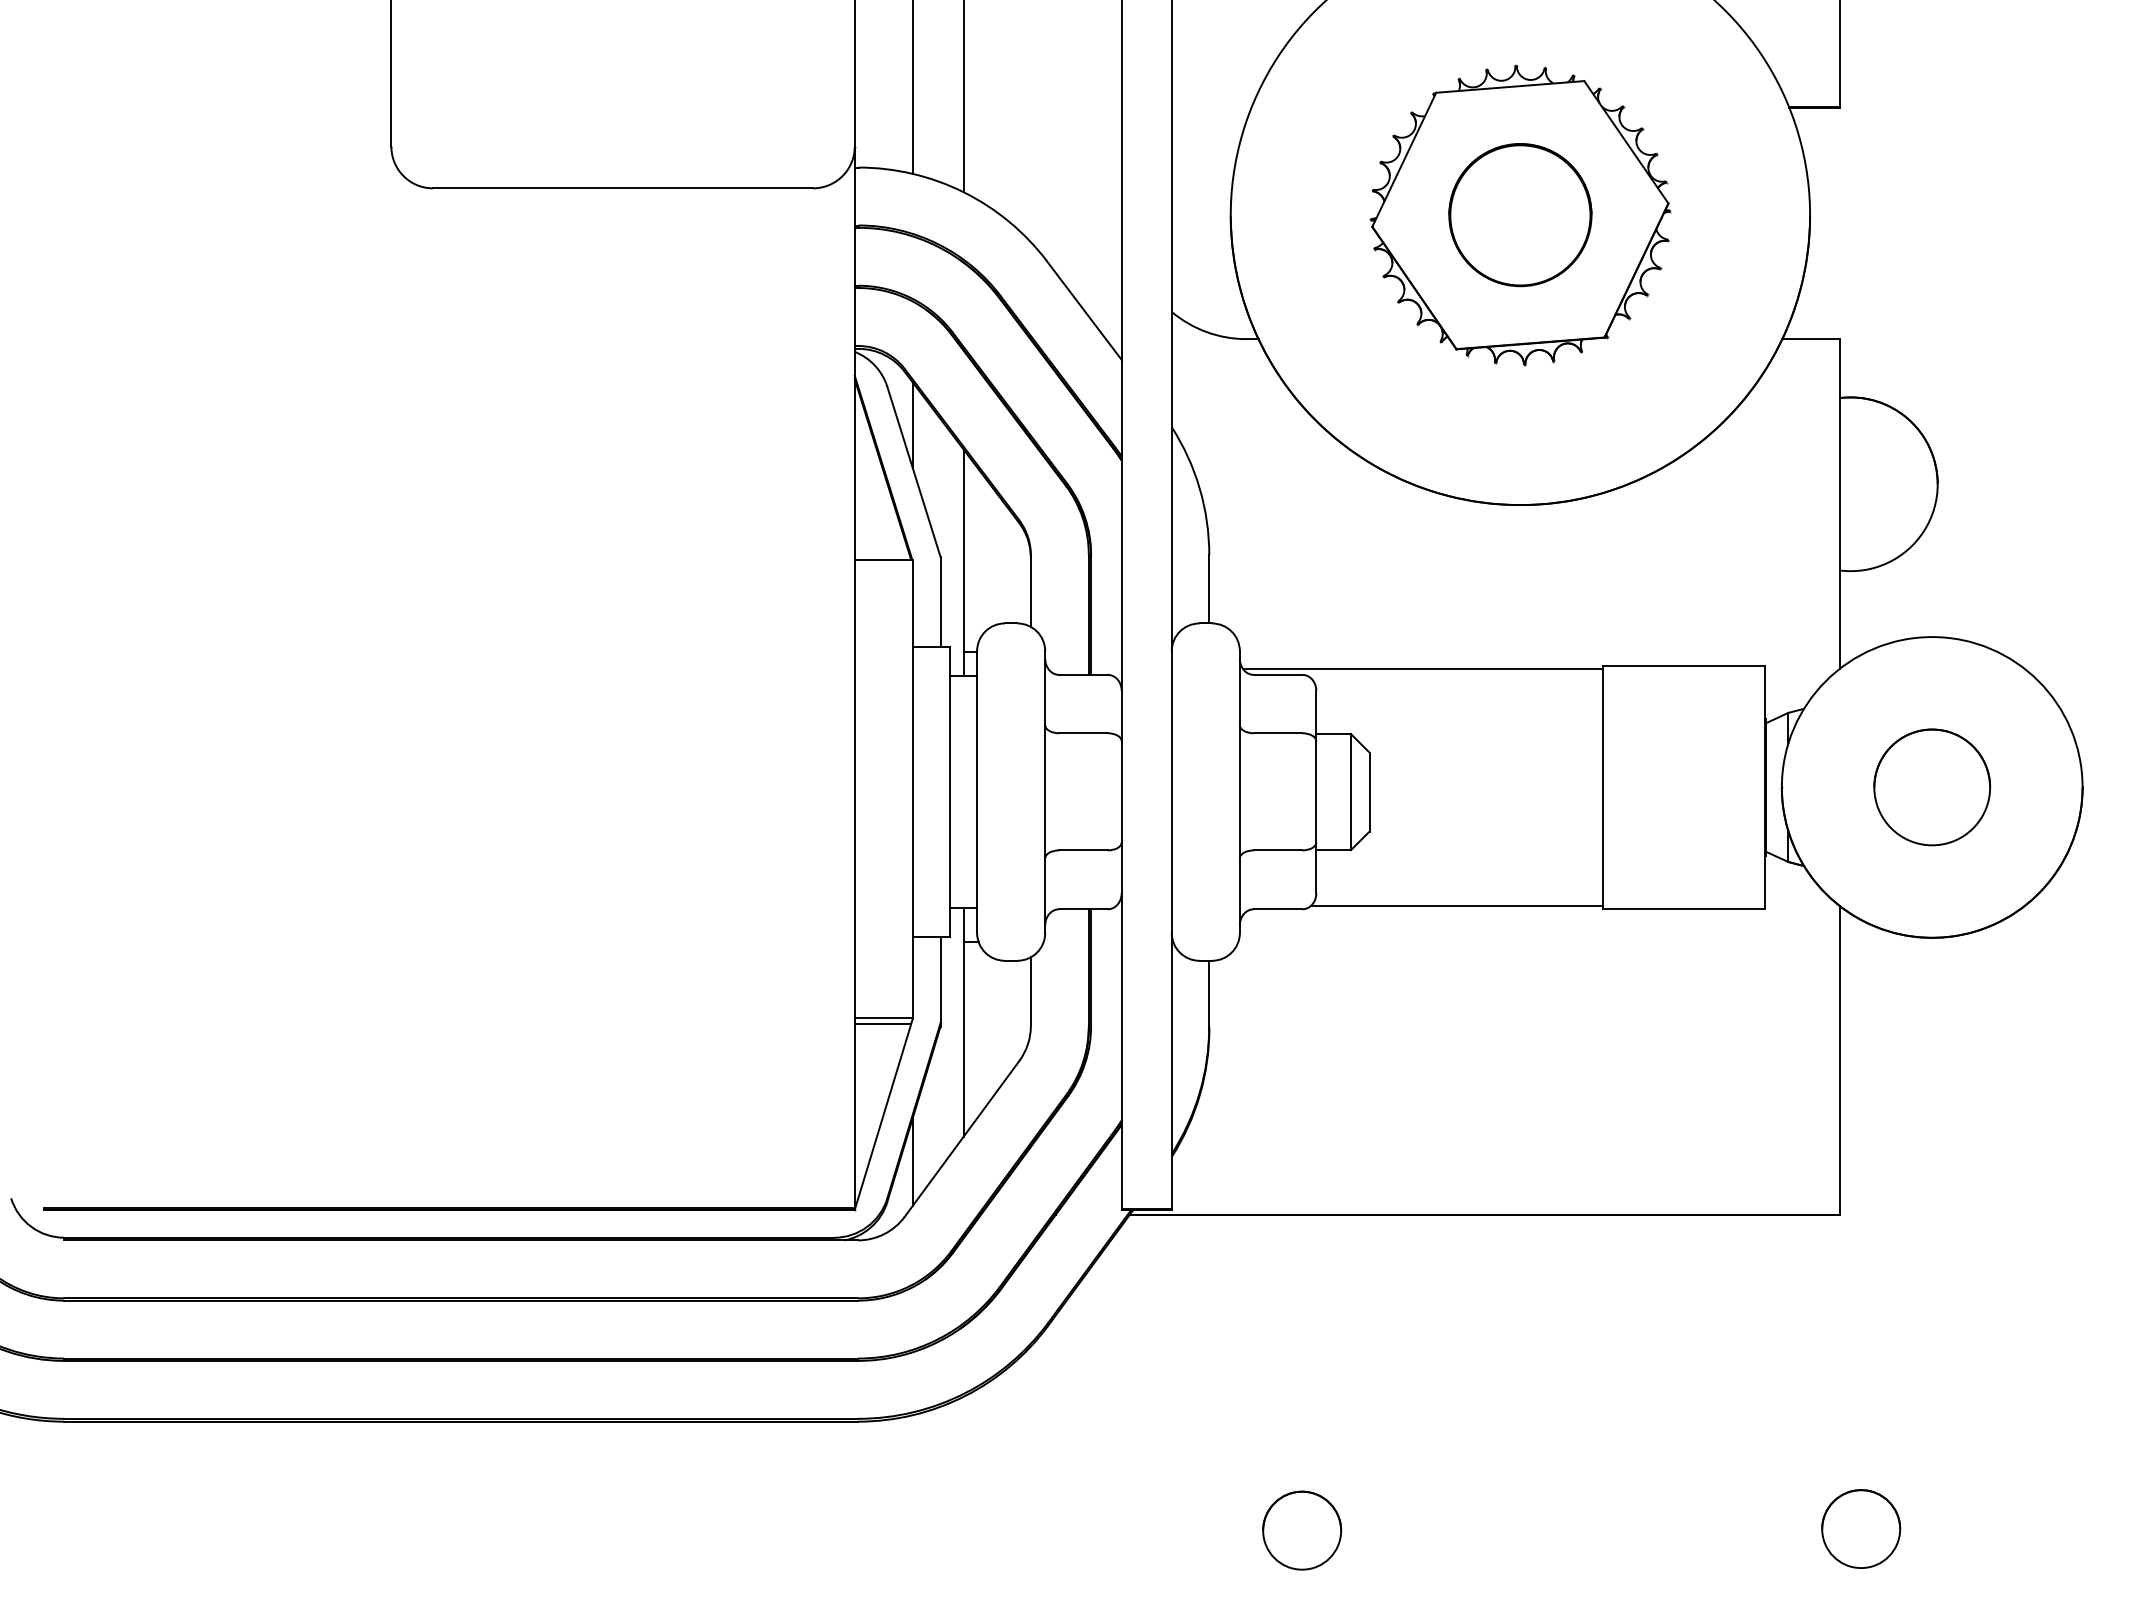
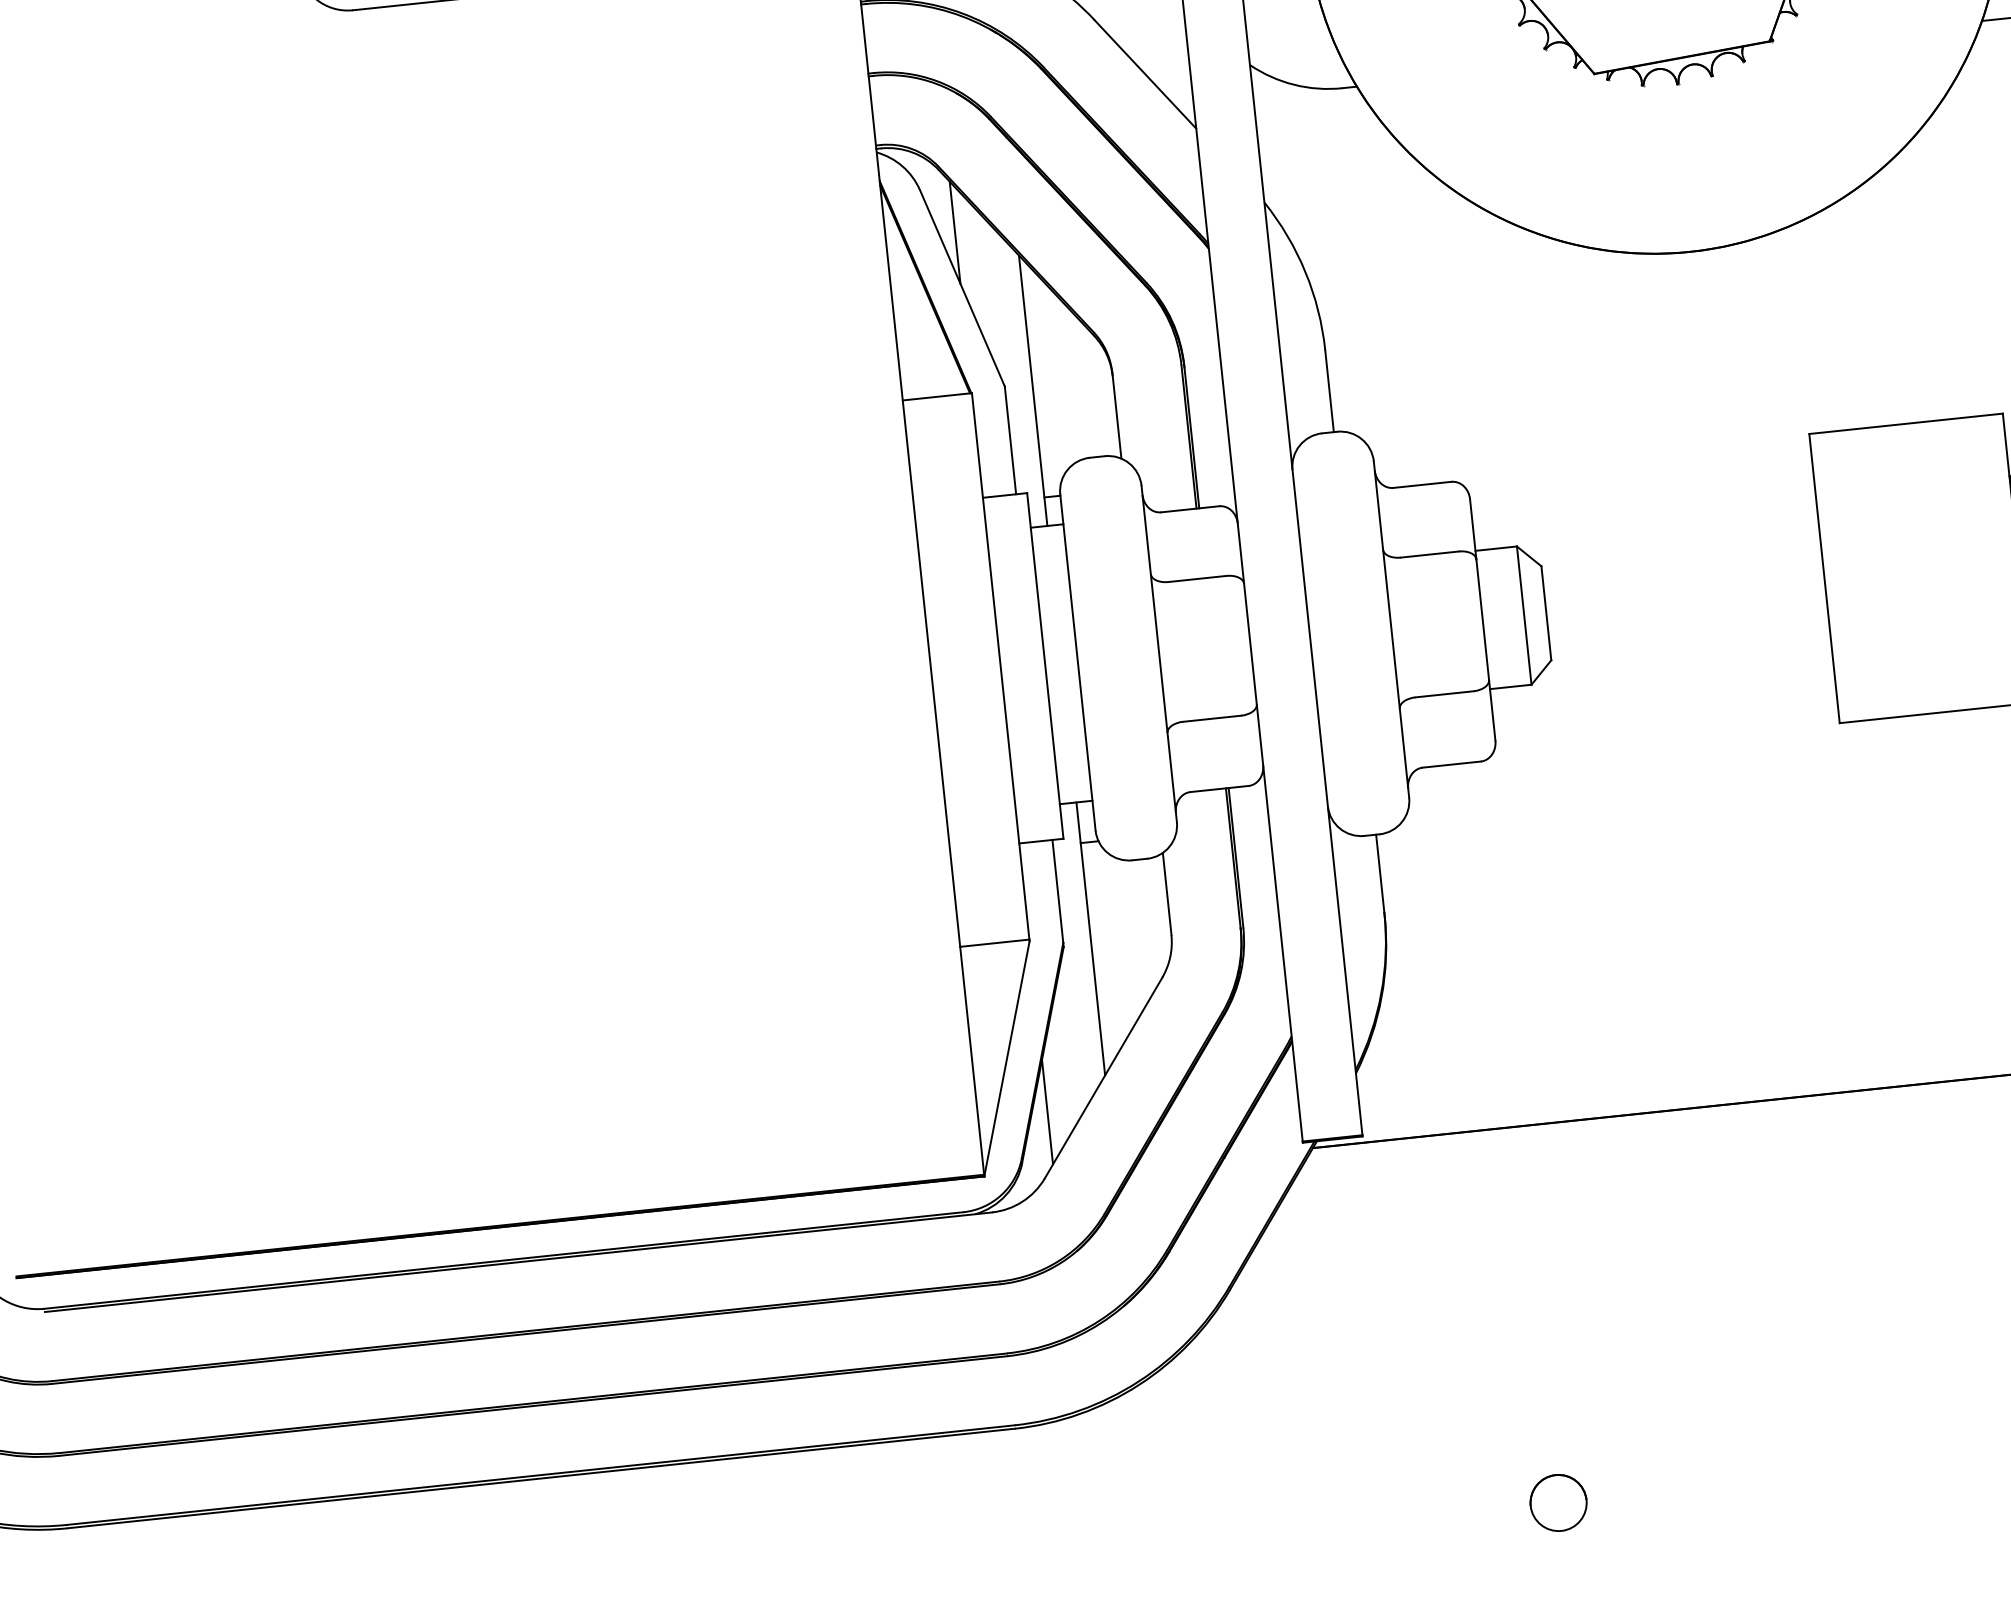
line: (1423, 669) -> (1595, 460), removed
line: (1457, 905) -> (1665, 737), removed
line: (882, 1024) -> (994, 951), removed
part: (1302, 1530) -> (1558, 1502), size x0.6

